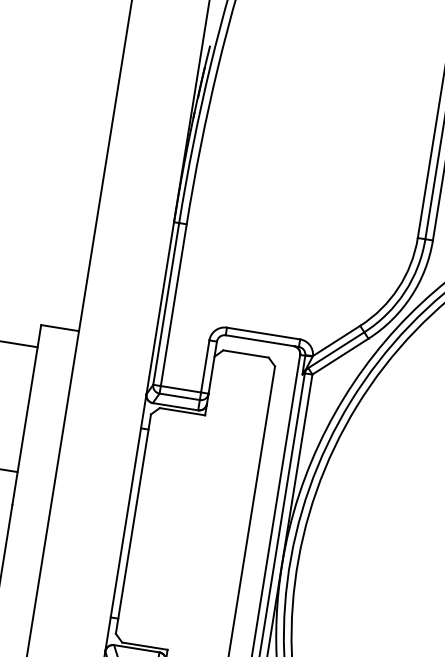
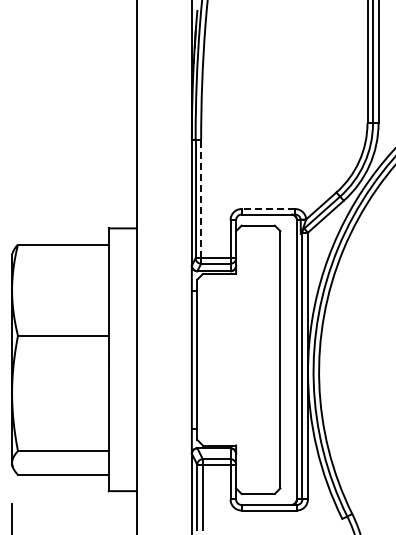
line: (174, 304) -> (201, 198), solid -> dashed
line: (263, 334) -> (268, 209), solid -> dashed

